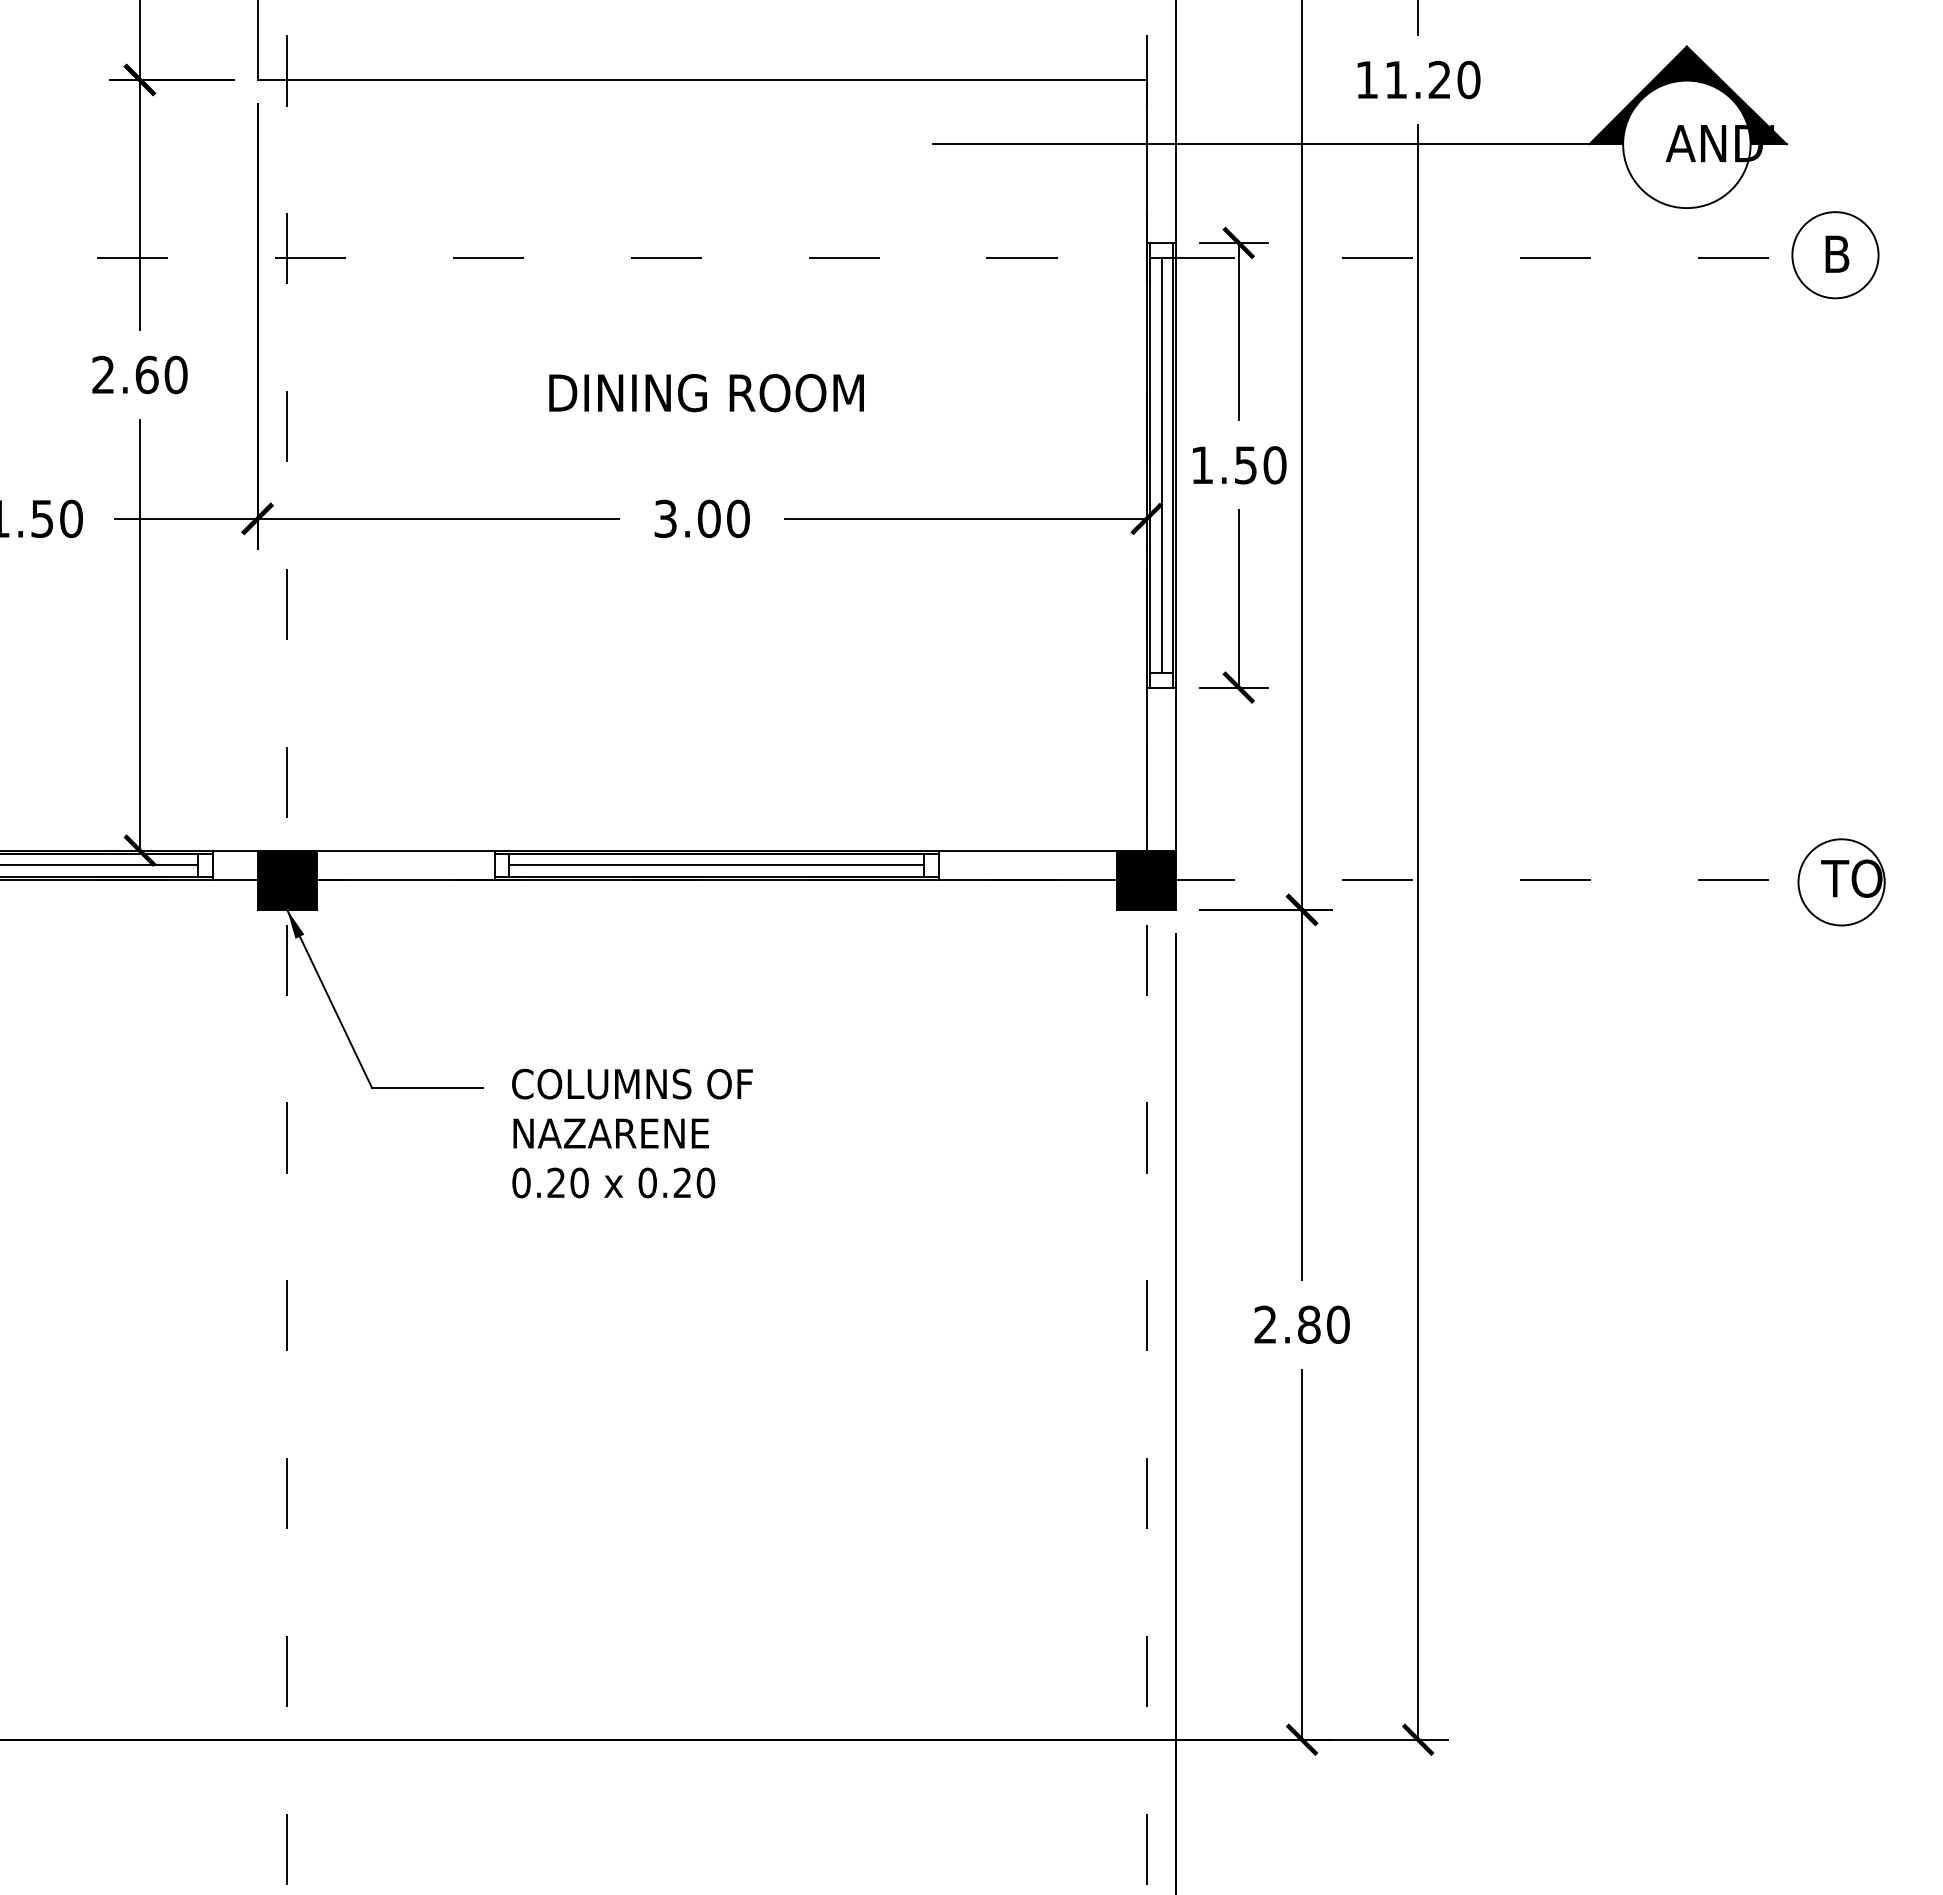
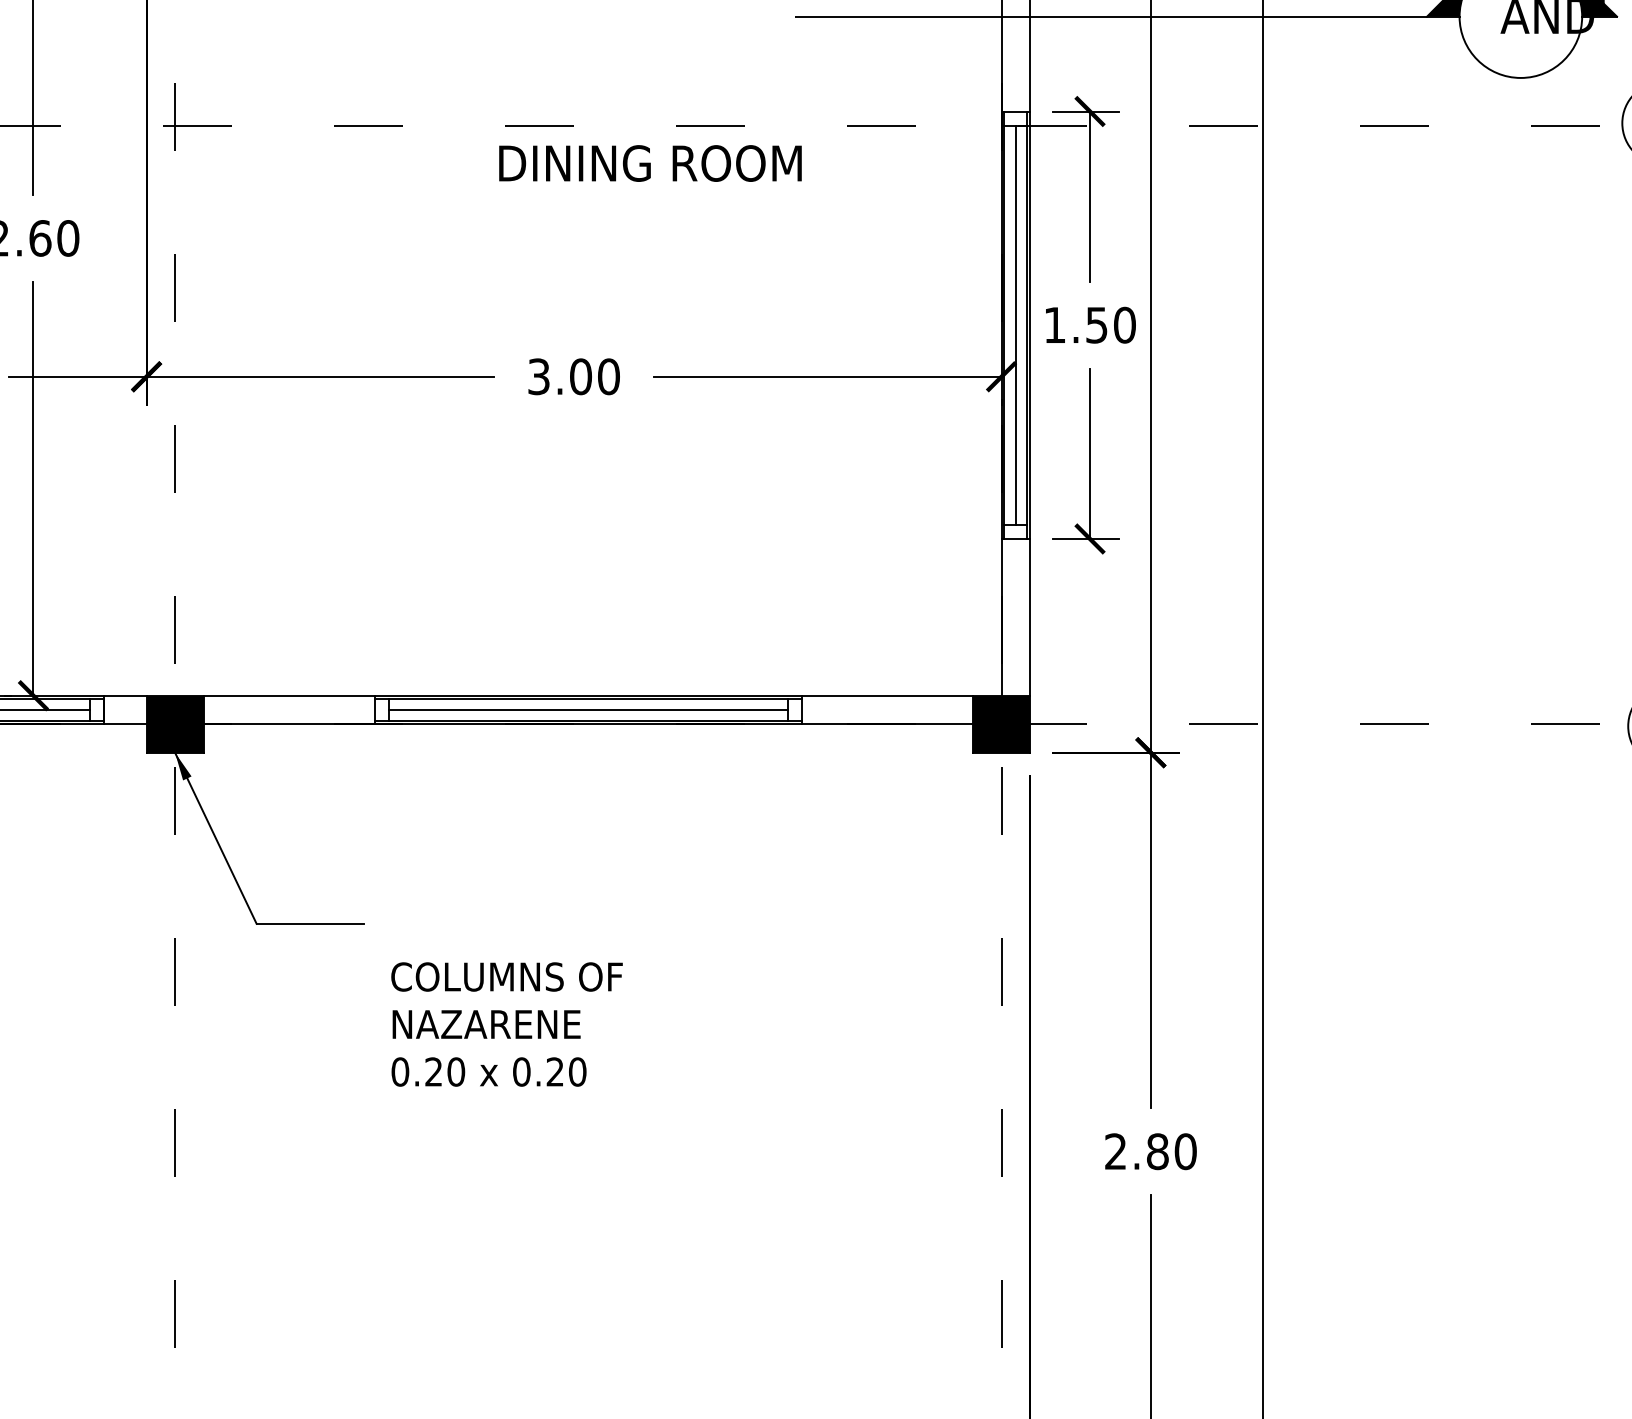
text: (706, 393) -> (650, 163), moved
text: (632, 1133) -> (507, 1024), moved

